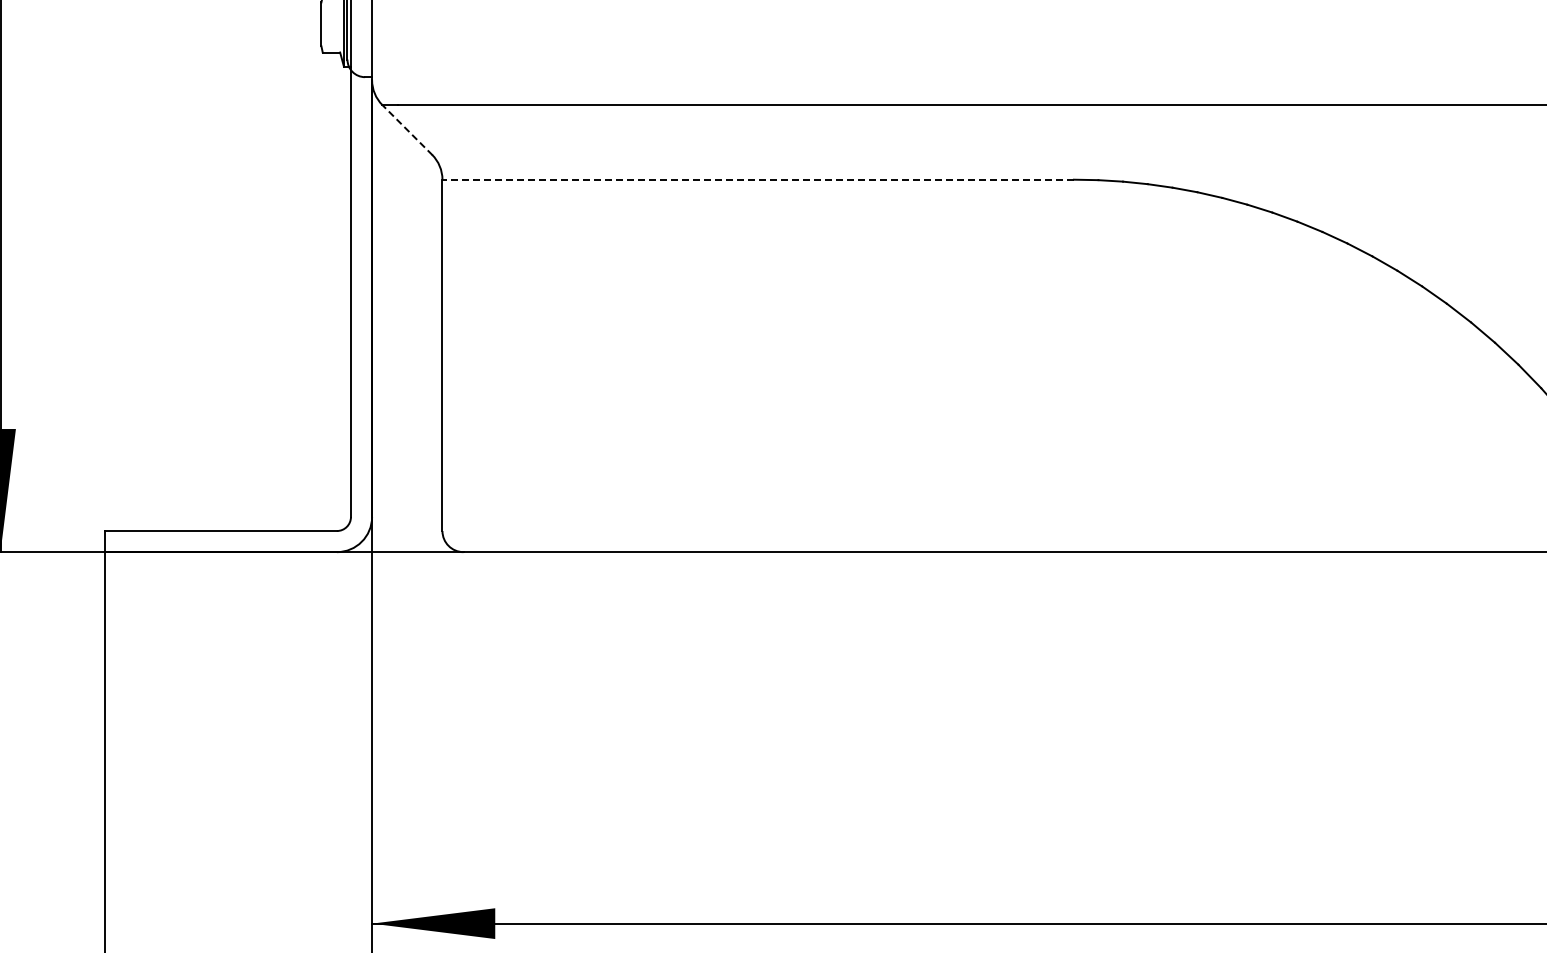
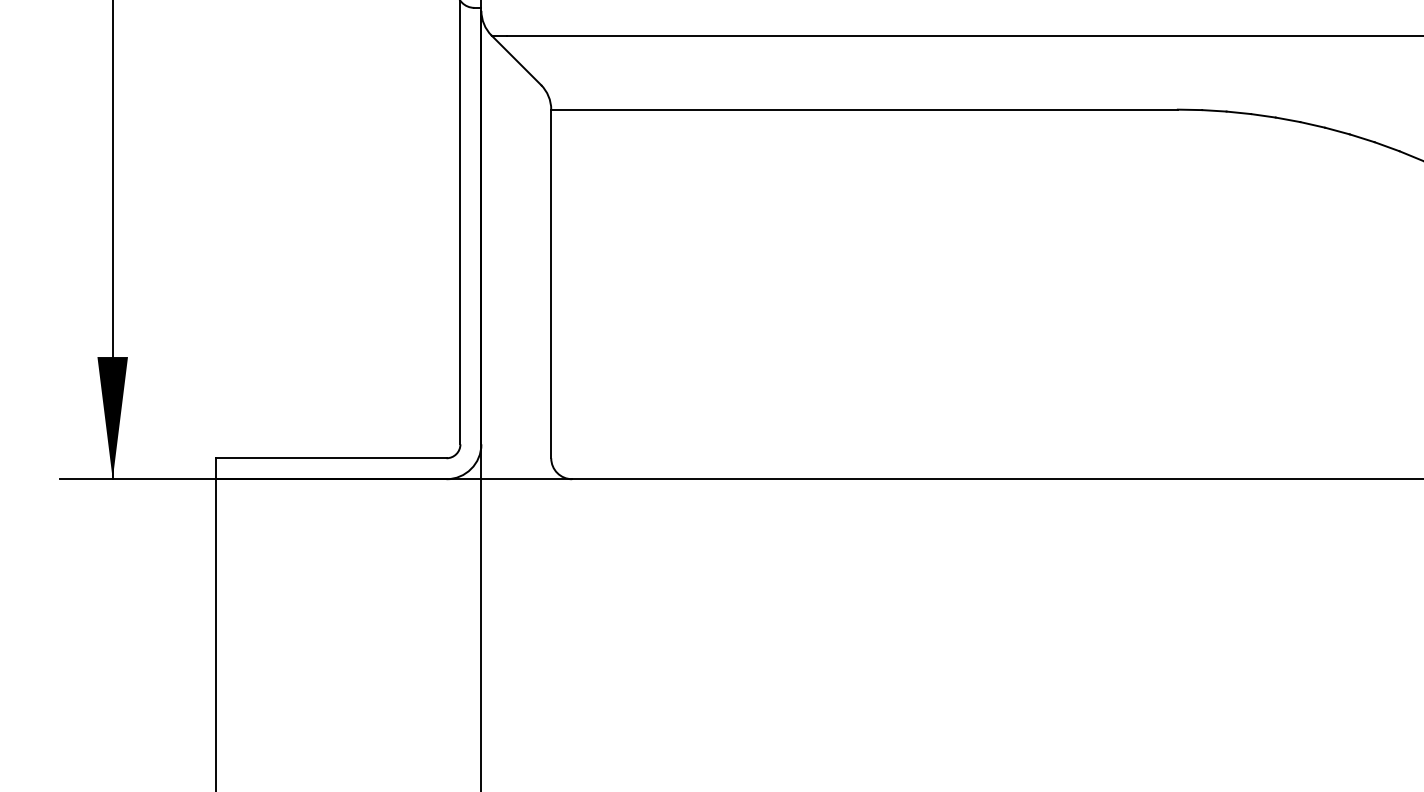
line: (407, 130) -> (516, 60), dashed -> solid
line: (758, 179) -> (864, 109), dashed -> solid

